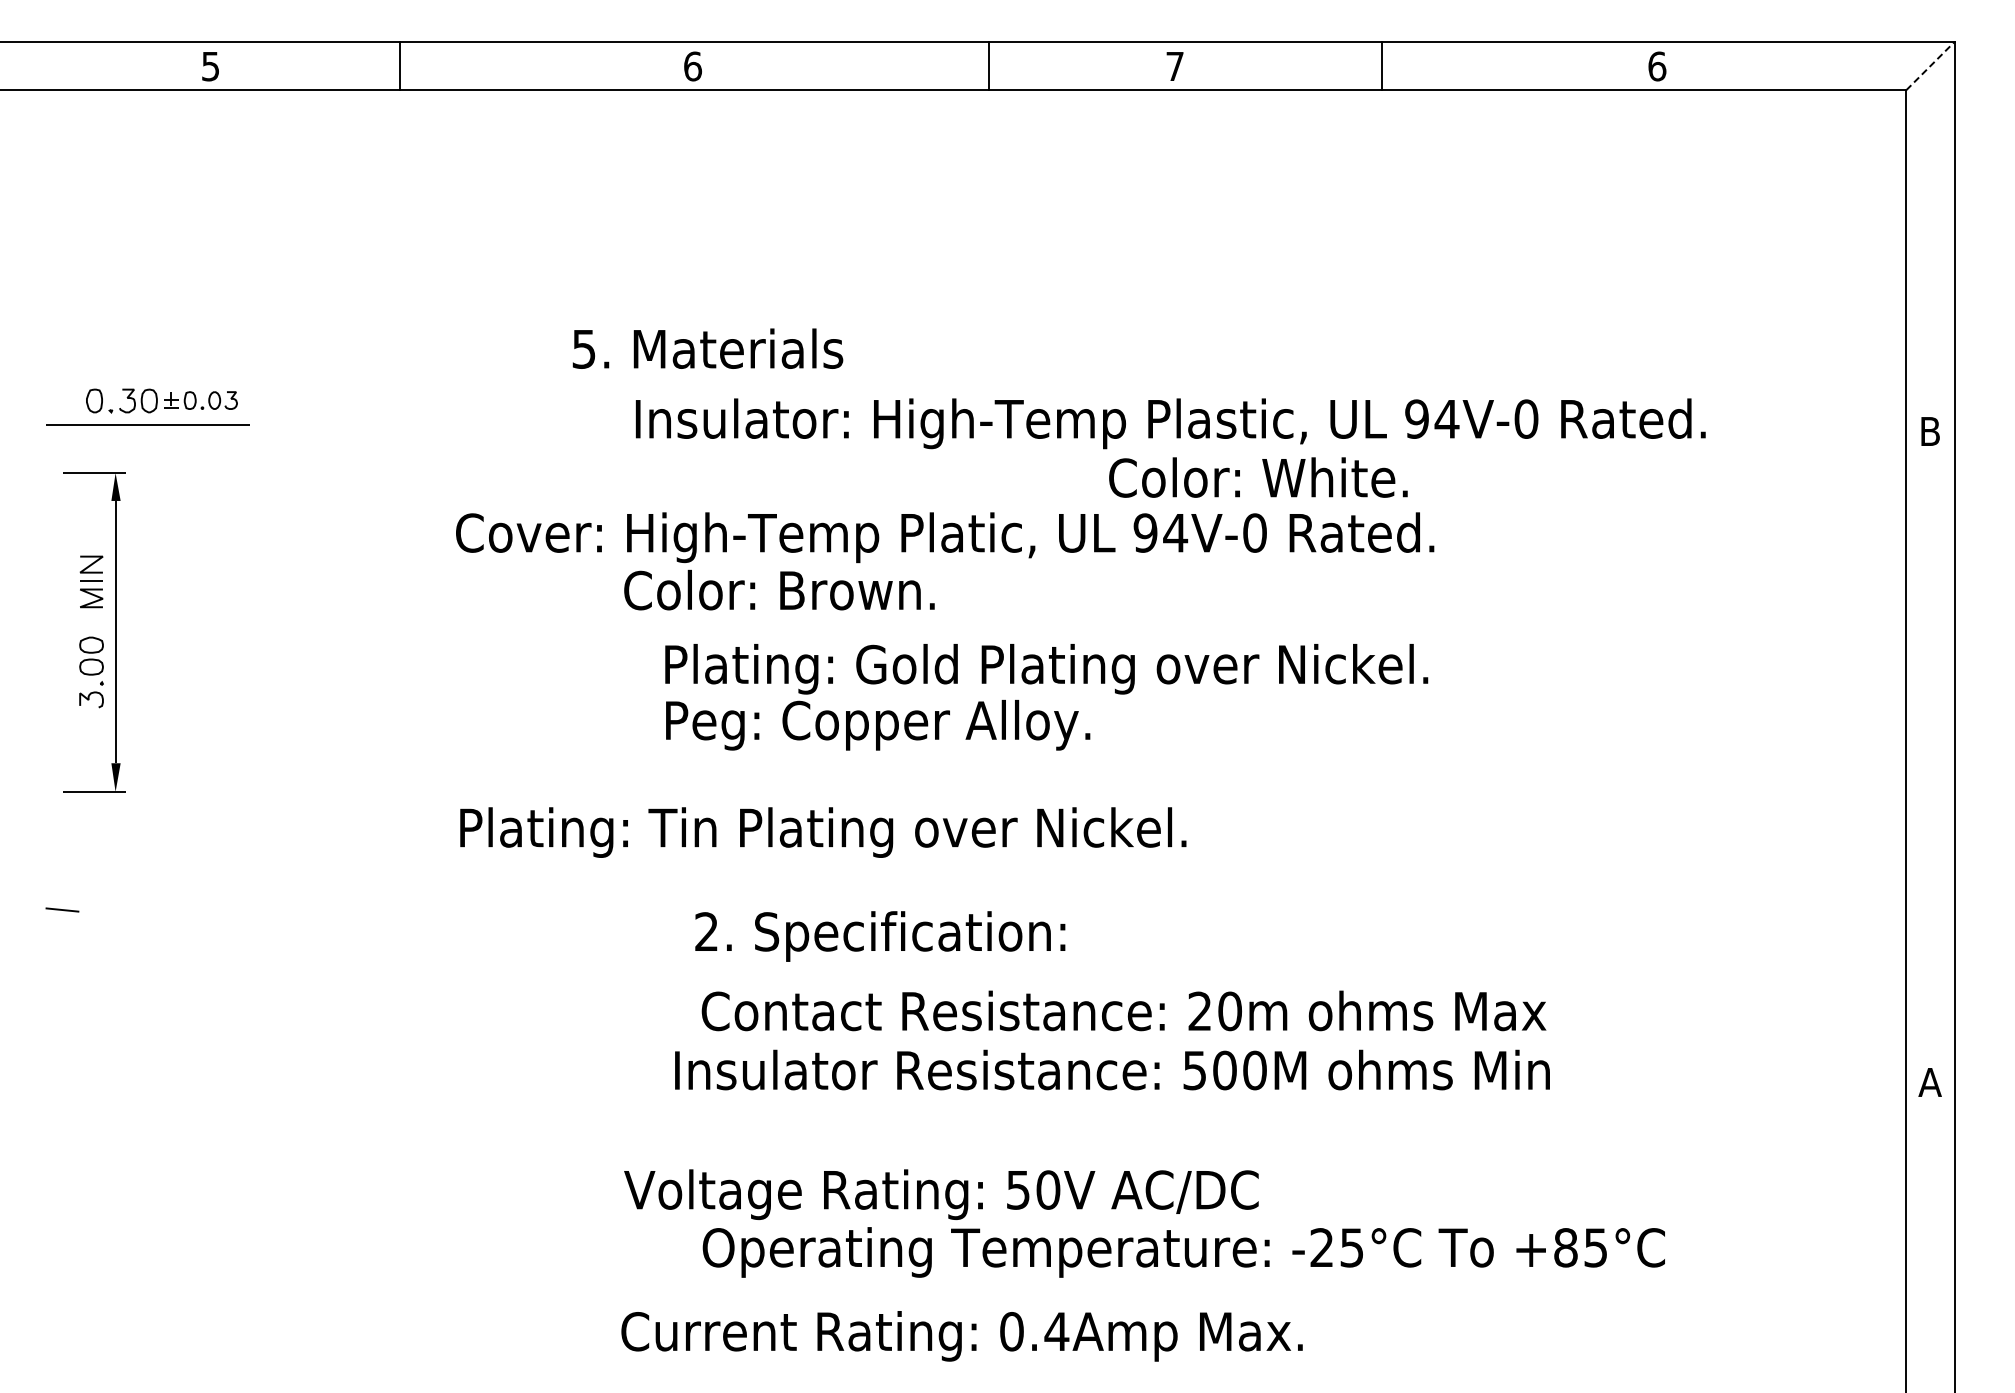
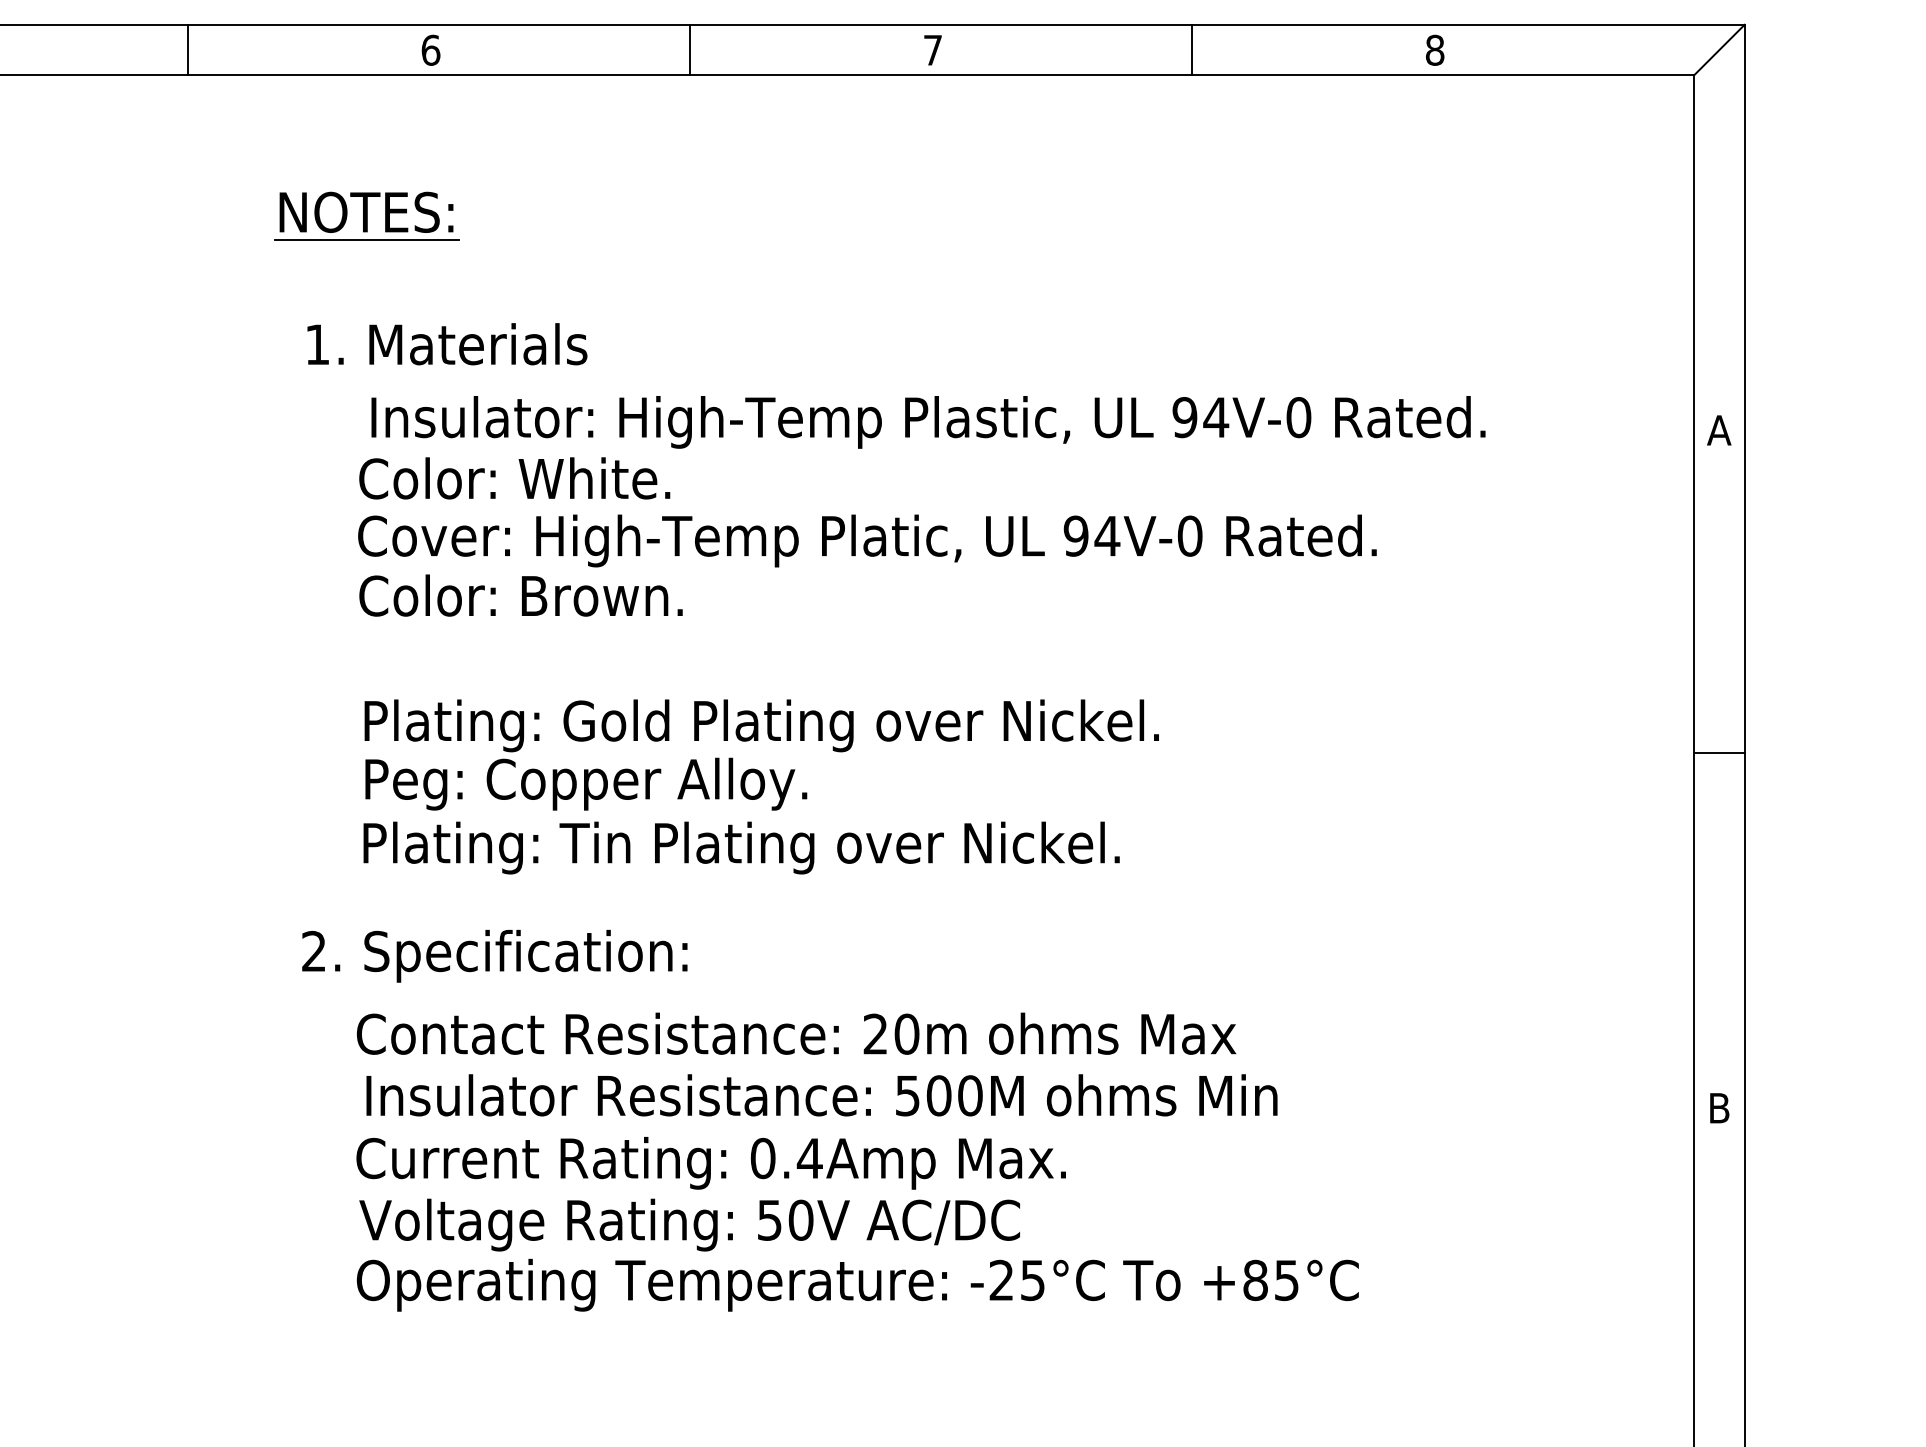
line: (1930, 65) -> (1719, 49), dashed -> solid
line: (399, 66) -> (187, 50), moved
line: (988, 66) -> (689, 50), moved
line: (1382, 66) -> (1192, 50), moved
text: (1657, 66) -> (1435, 50), 6 -> 8
part: (631, 225) -> (366, 215), added
text: (583, 349) -> (316, 345), 5. -> 1.
text: (1929, 431) -> (1718, 430), B -> A
text: (1258, 477) -> (514, 478), moved
text: (945, 537) -> (867, 540), moved
text: (1046, 697) -> (761, 755), moved
line: (1930, 741) -> (1719, 753), added
text: (823, 832) -> (741, 847), moved
text: (880, 936) -> (495, 956), moved
text: (1123, 1010) -> (795, 1033), moved
text: (1112, 1069) -> (822, 1094), moved
text: (1929, 1082) -> (1718, 1108), A -> B
text: (1183, 1252) -> (857, 1285), moved
text: (961, 1336) -> (710, 1163), moved

